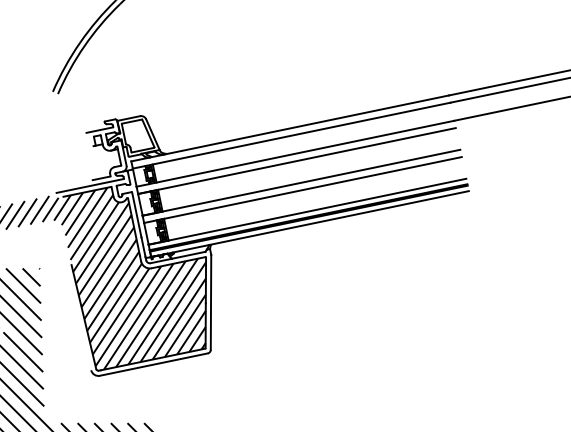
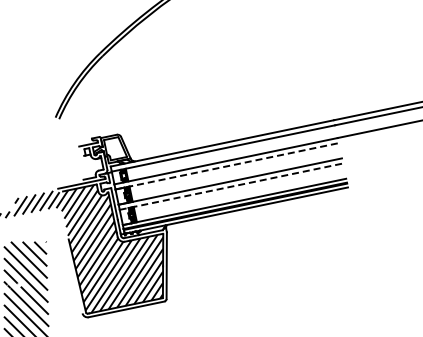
line: (297, 161) -> (227, 166), solid -> dashed
line: (303, 189) -> (231, 186), solid -> dashed

